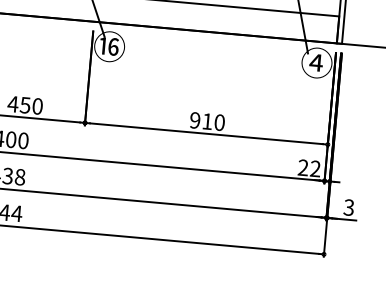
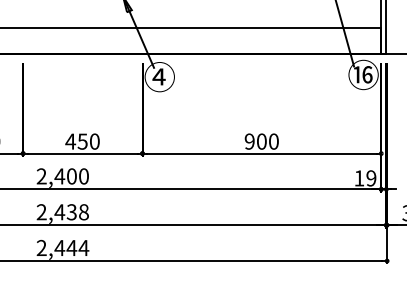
text: (109, 46) -> (159, 76), ⑯ -> ④
text: (316, 62) -> (363, 74), ④ -> ⑯
text: (207, 121) -> (261, 141), 910 -> 900
text: (309, 168) -> (365, 178), 22 -> 19

